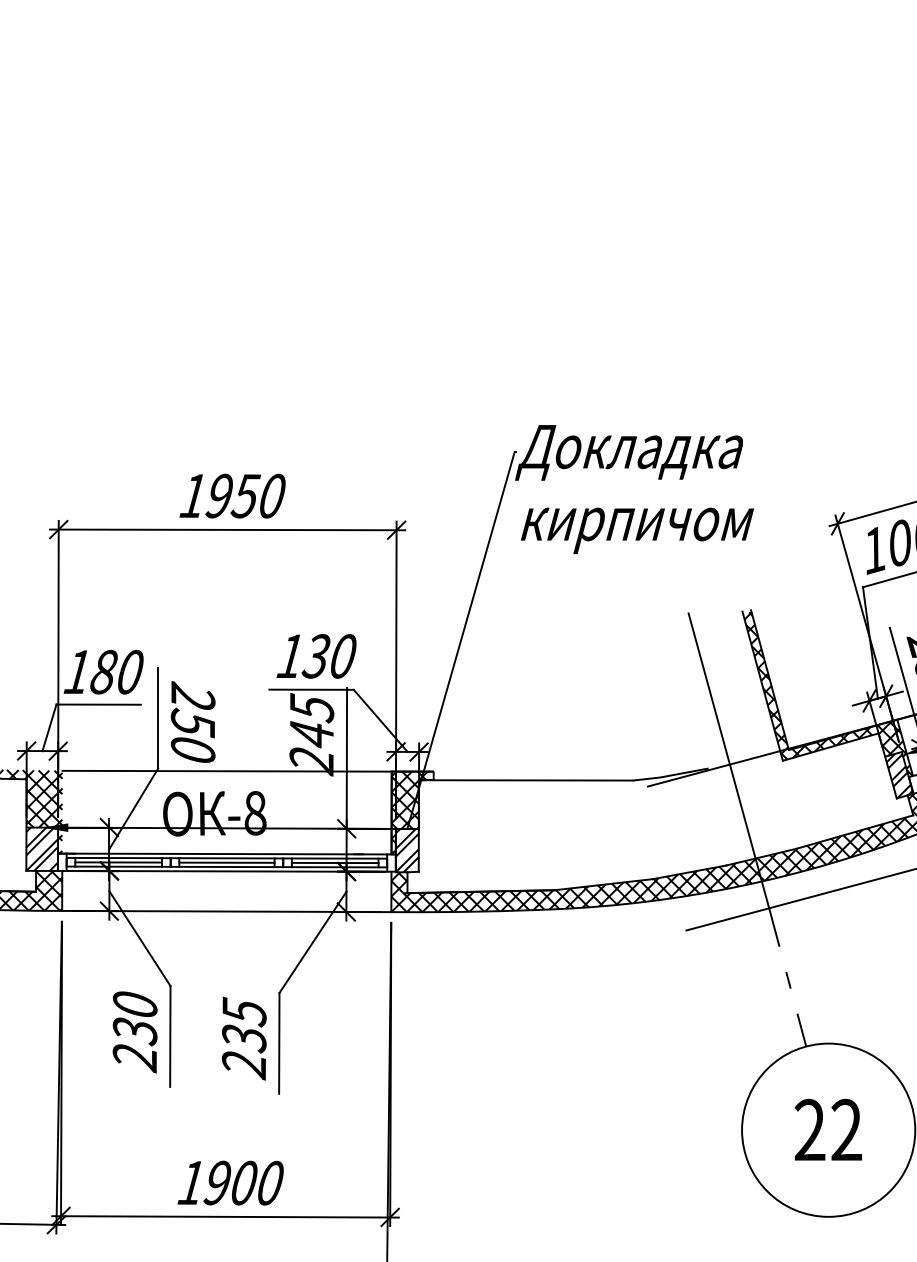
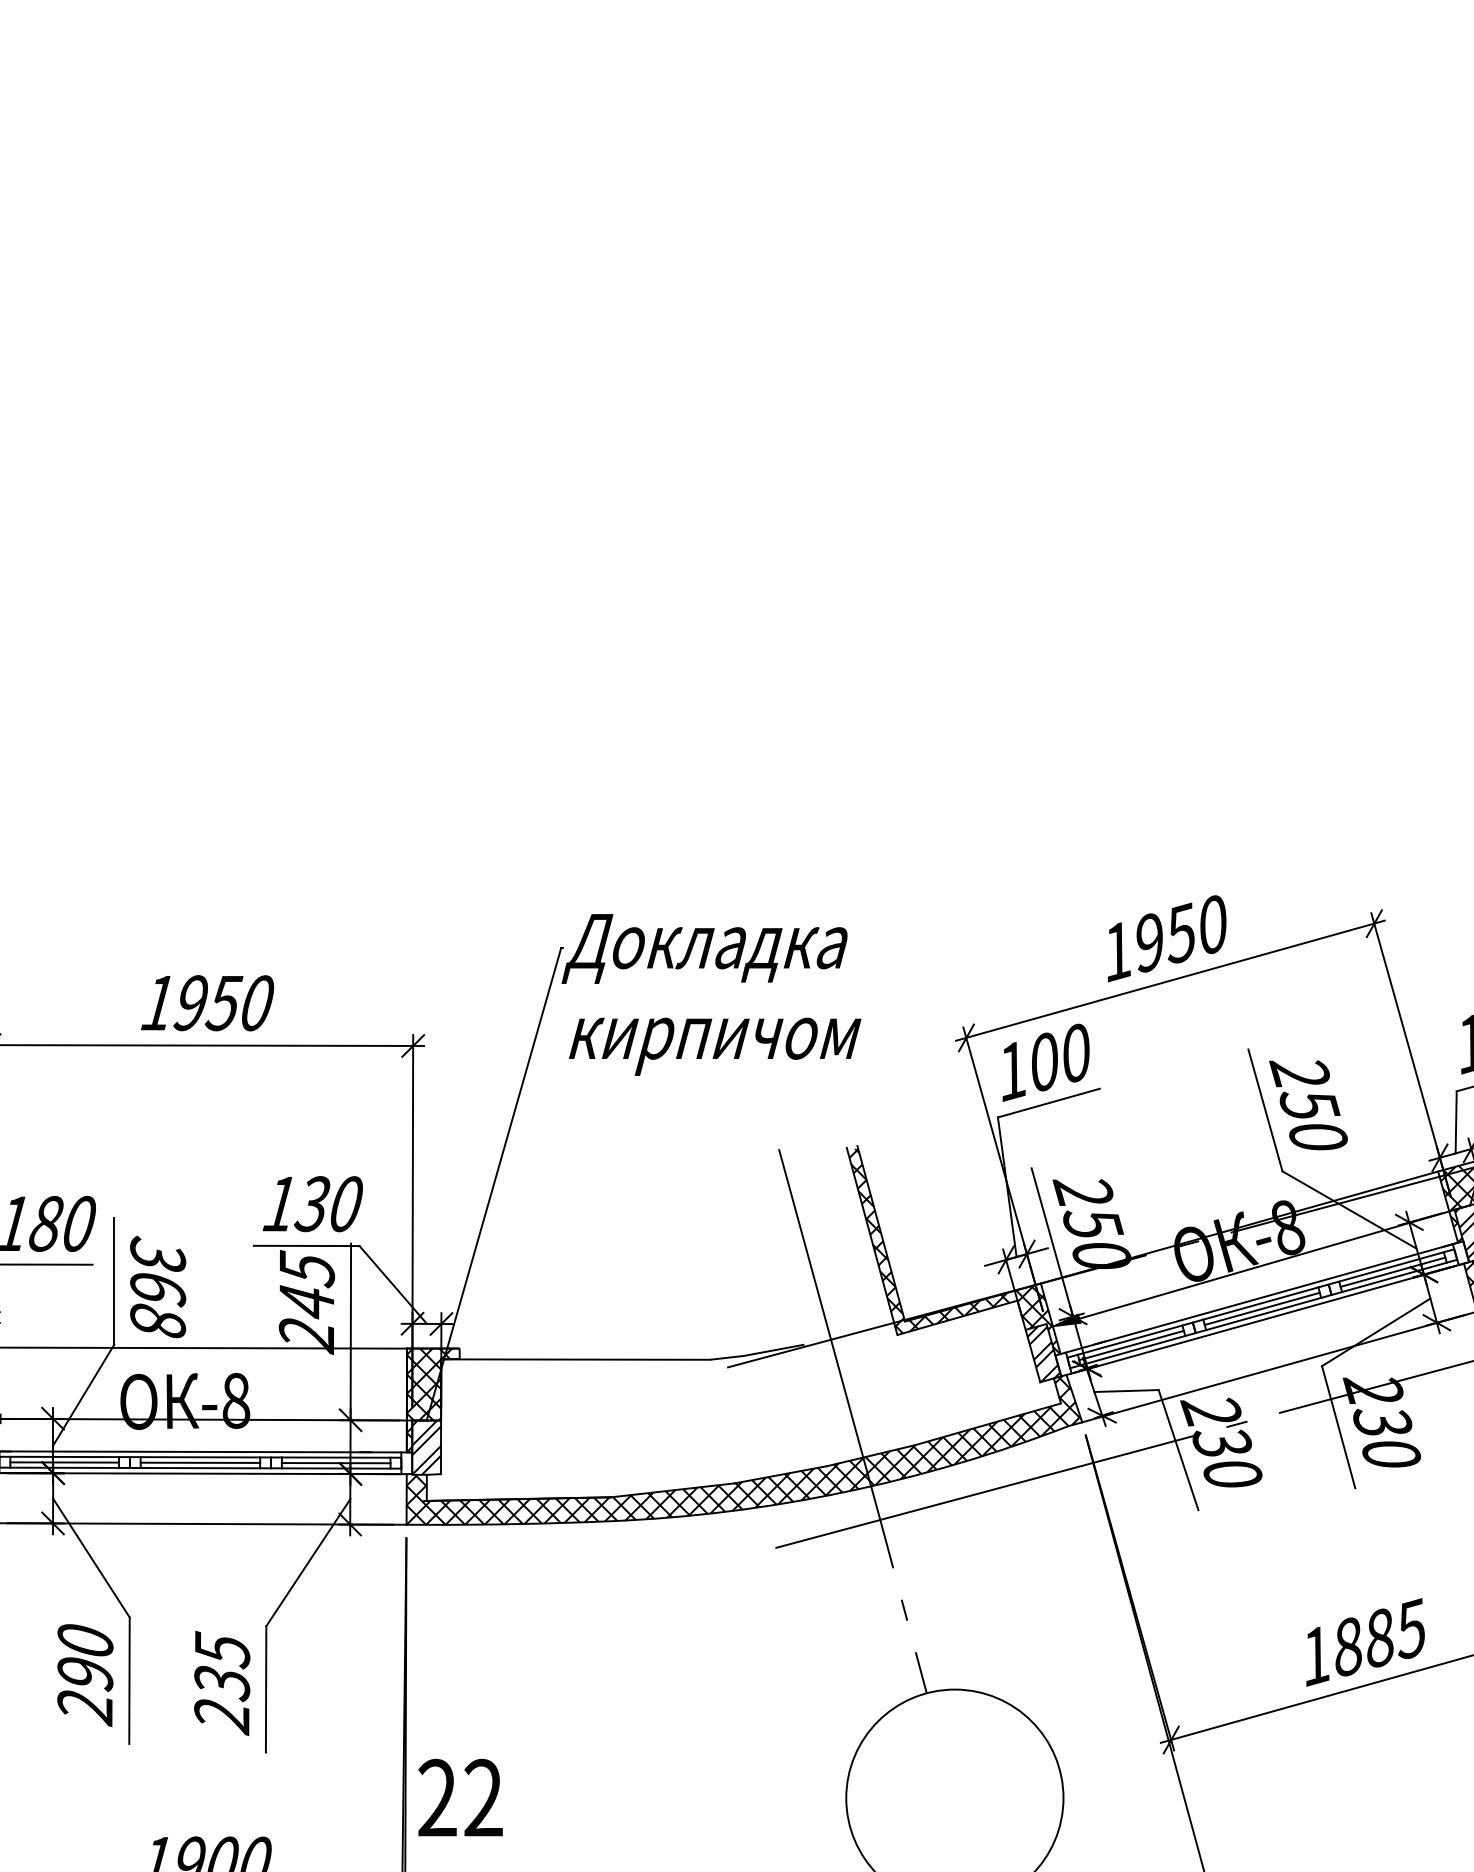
text: (193, 722) -> (158, 1286), 250 -> 368
text: (135, 1032) -> (85, 1675), 230 -> 290
text: (828, 1129) -> (460, 1797), moved

